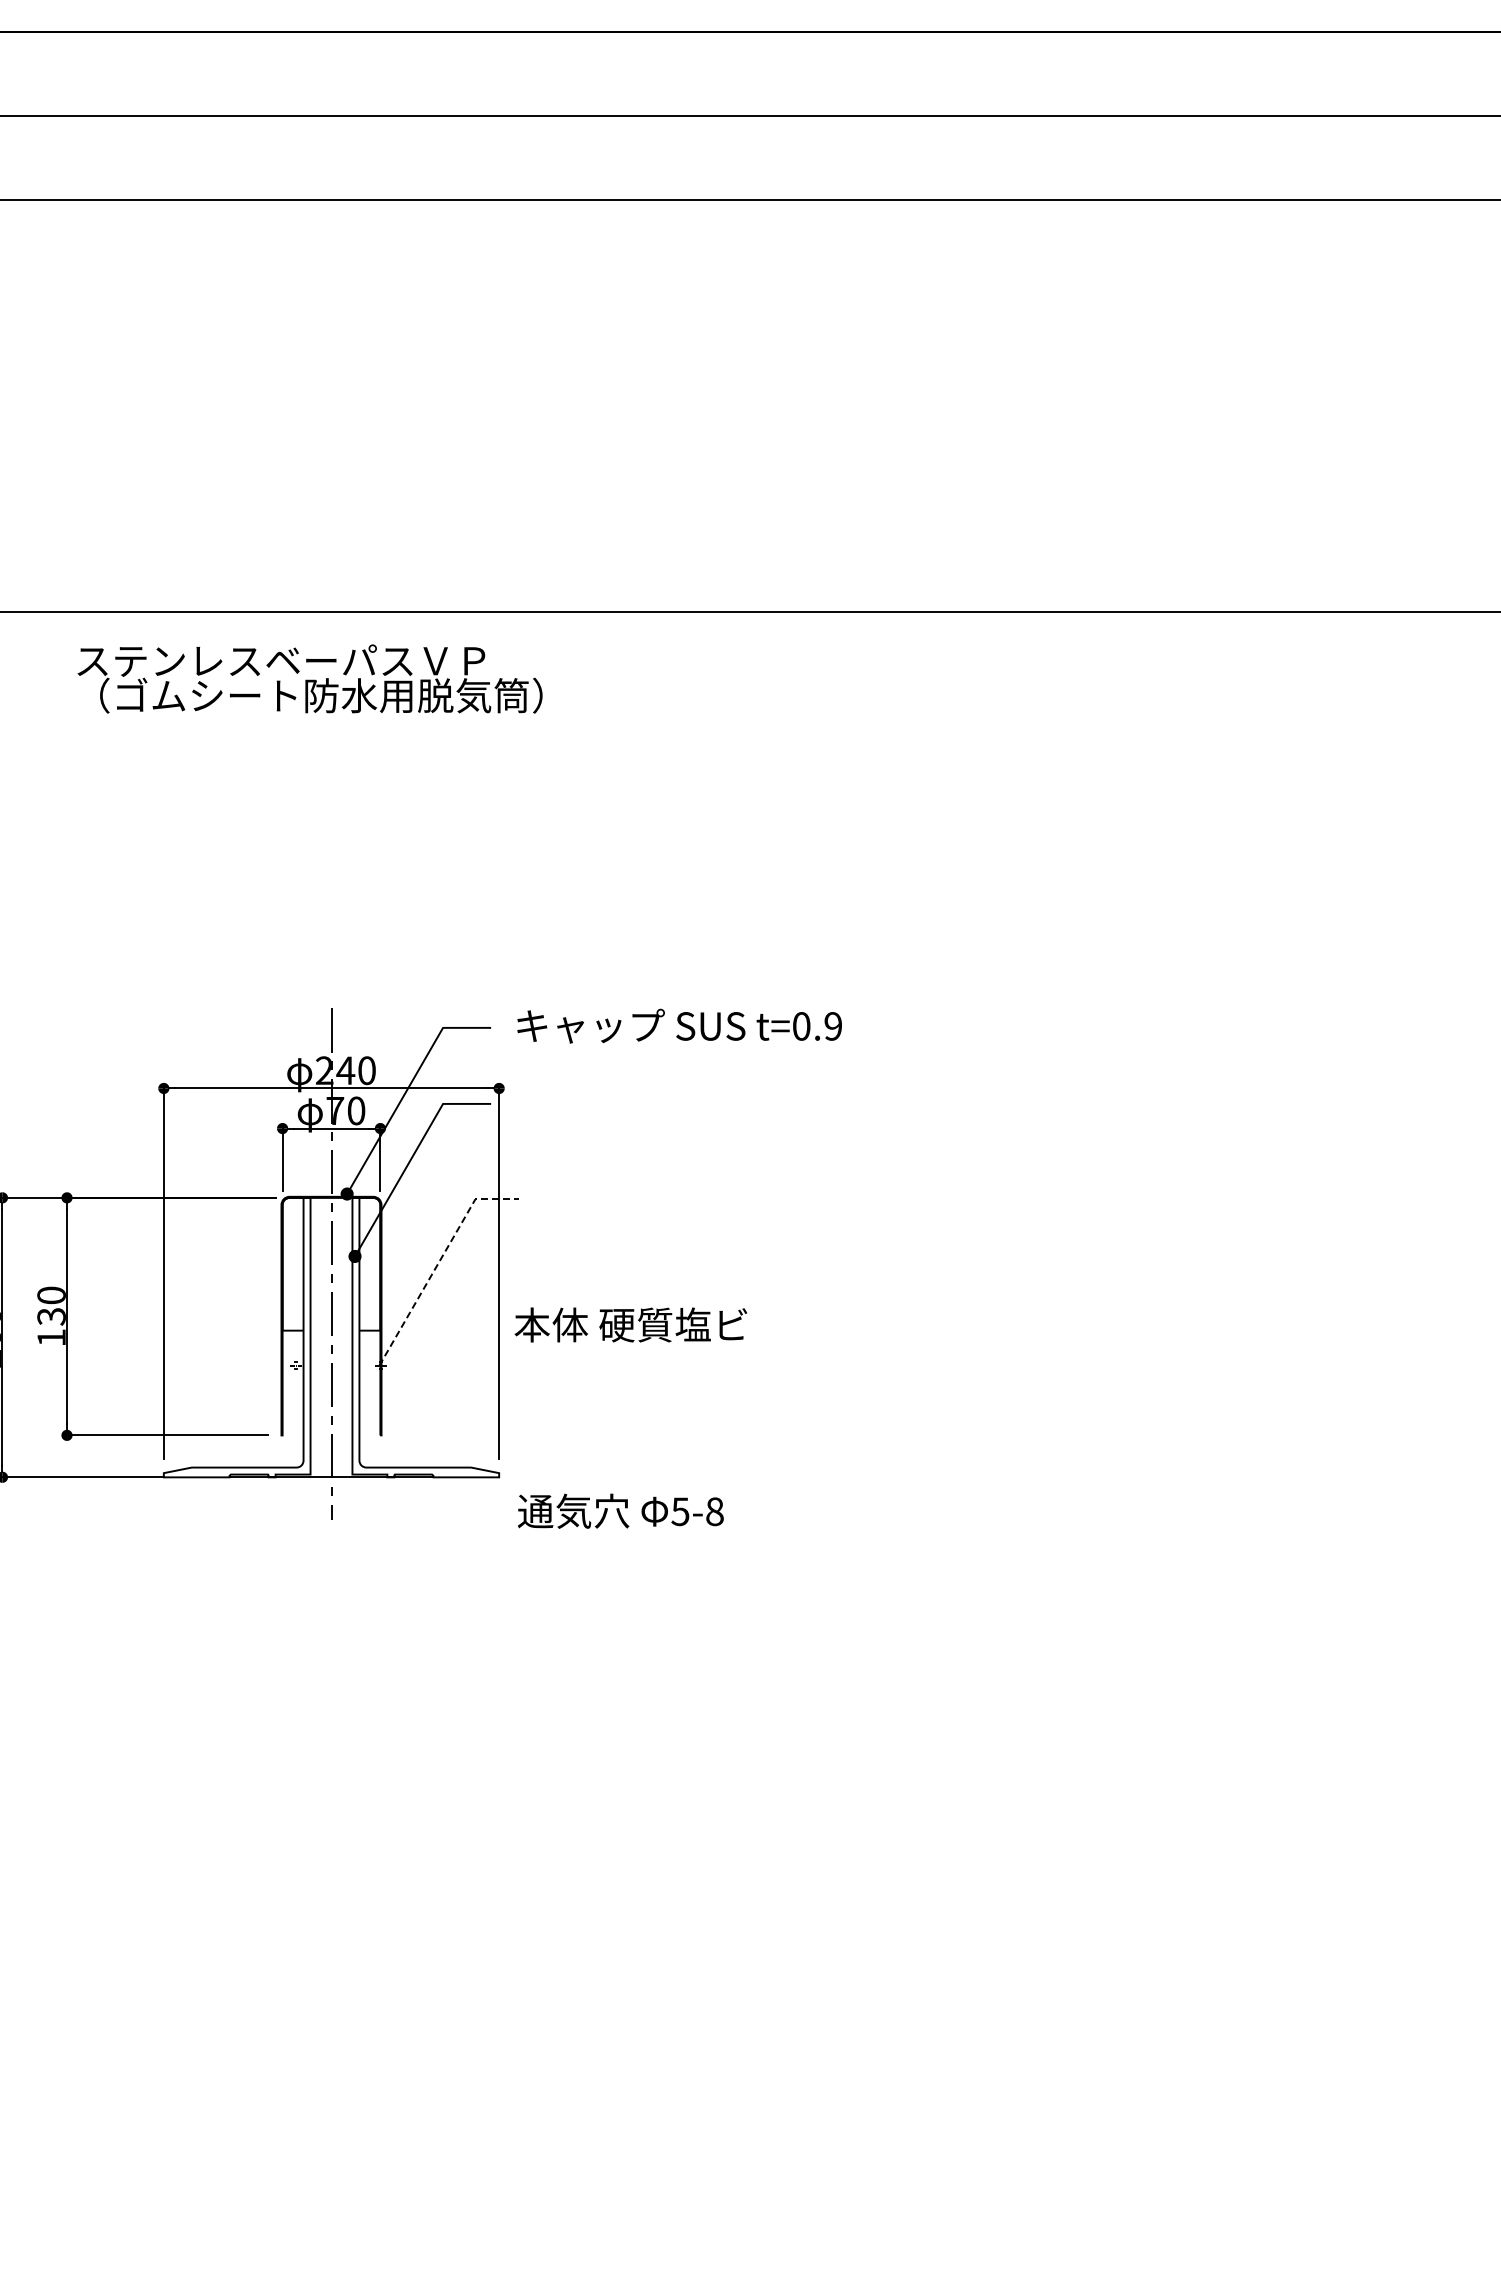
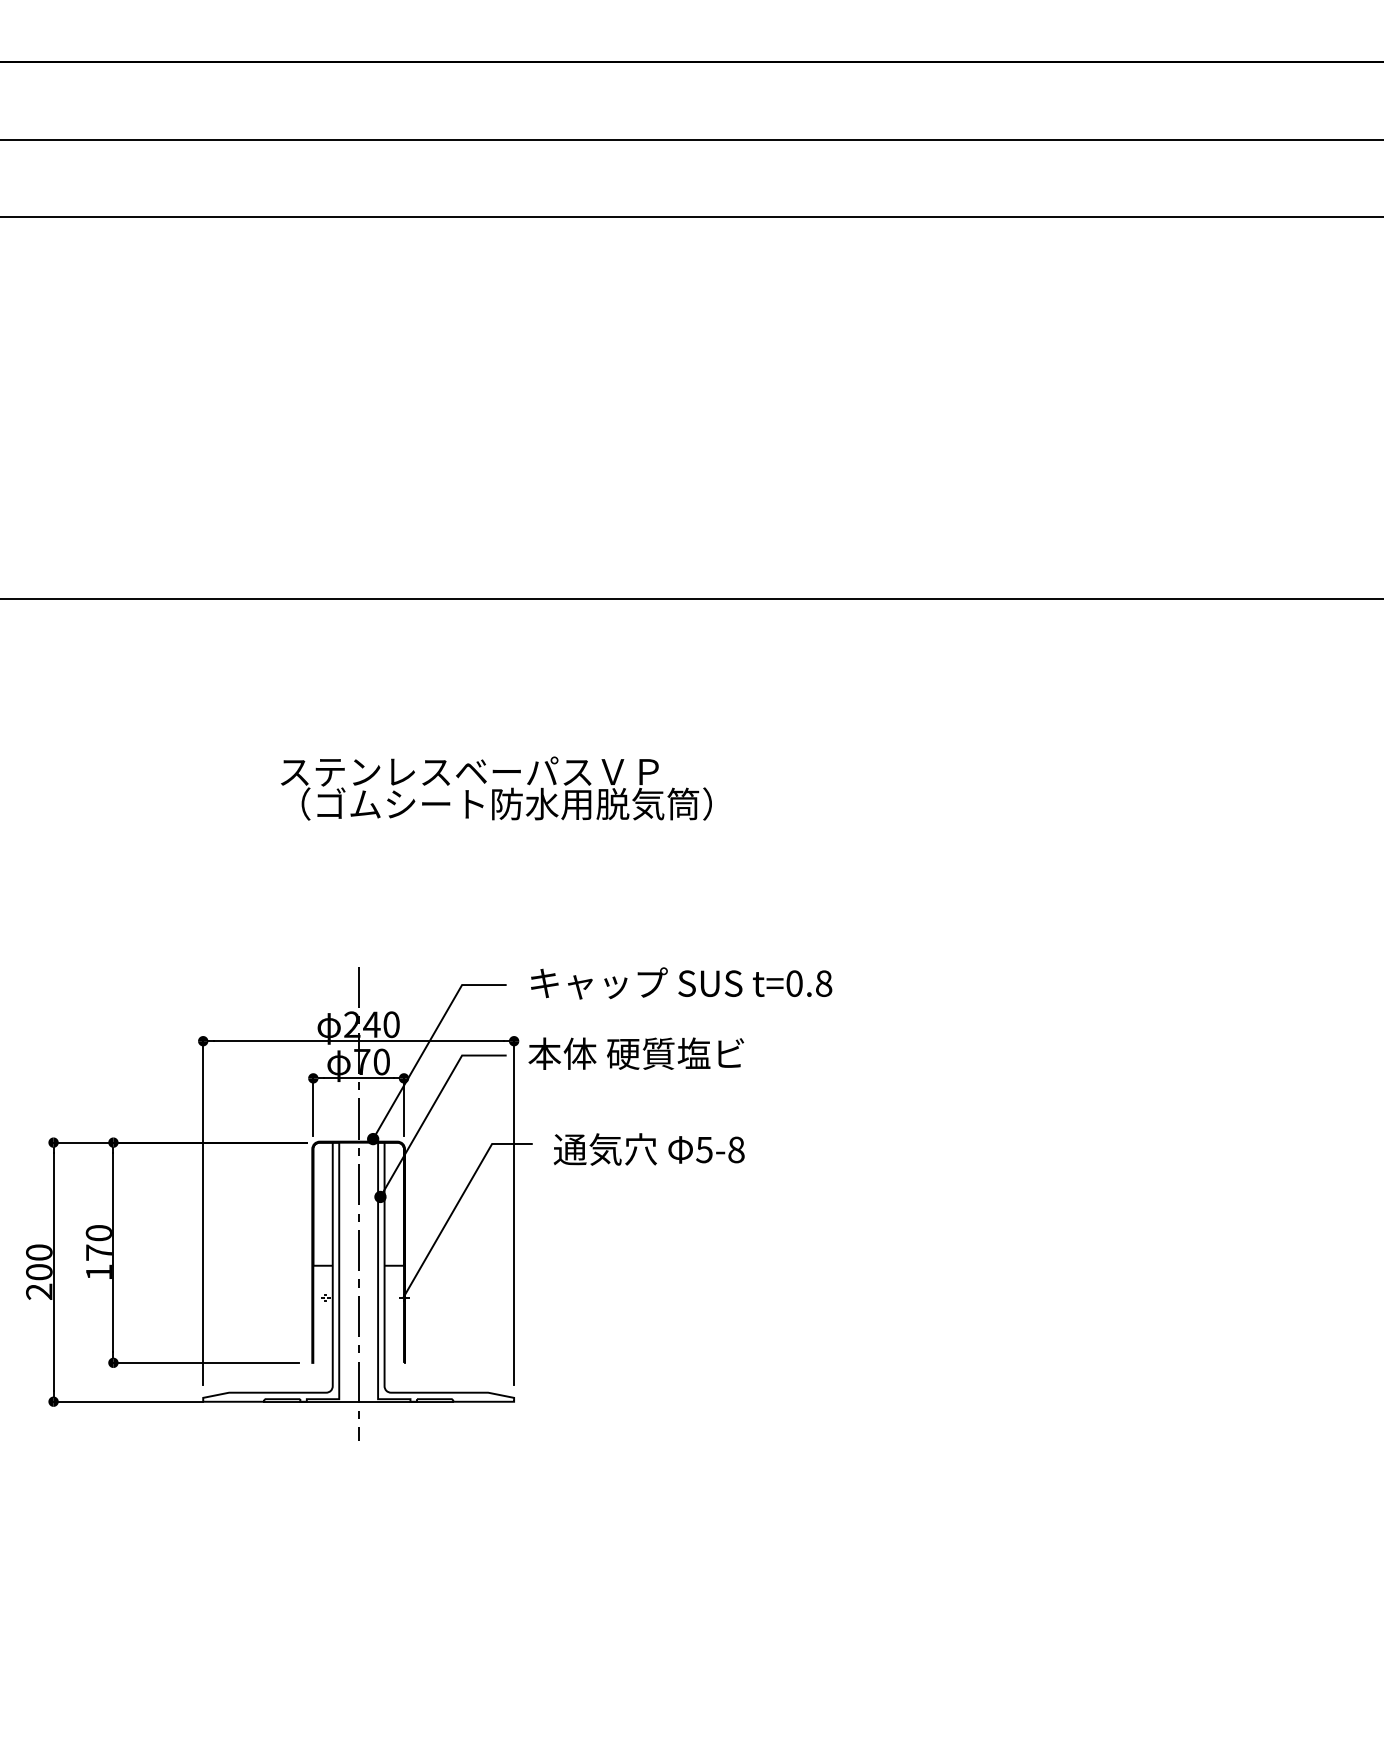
text: (309, 678) -> (495, 788), moved
text: (833, 1026) -> (824, 983), t=0.9 -> t=0.8
line: (438, 1263) -> (457, 1203), dashed -> solid
text: (51, 1316) -> (99, 1252), 130 -> 170
text: (630, 1324) -> (635, 1053), moved
text: (620, 1510) -> (648, 1148), moved

